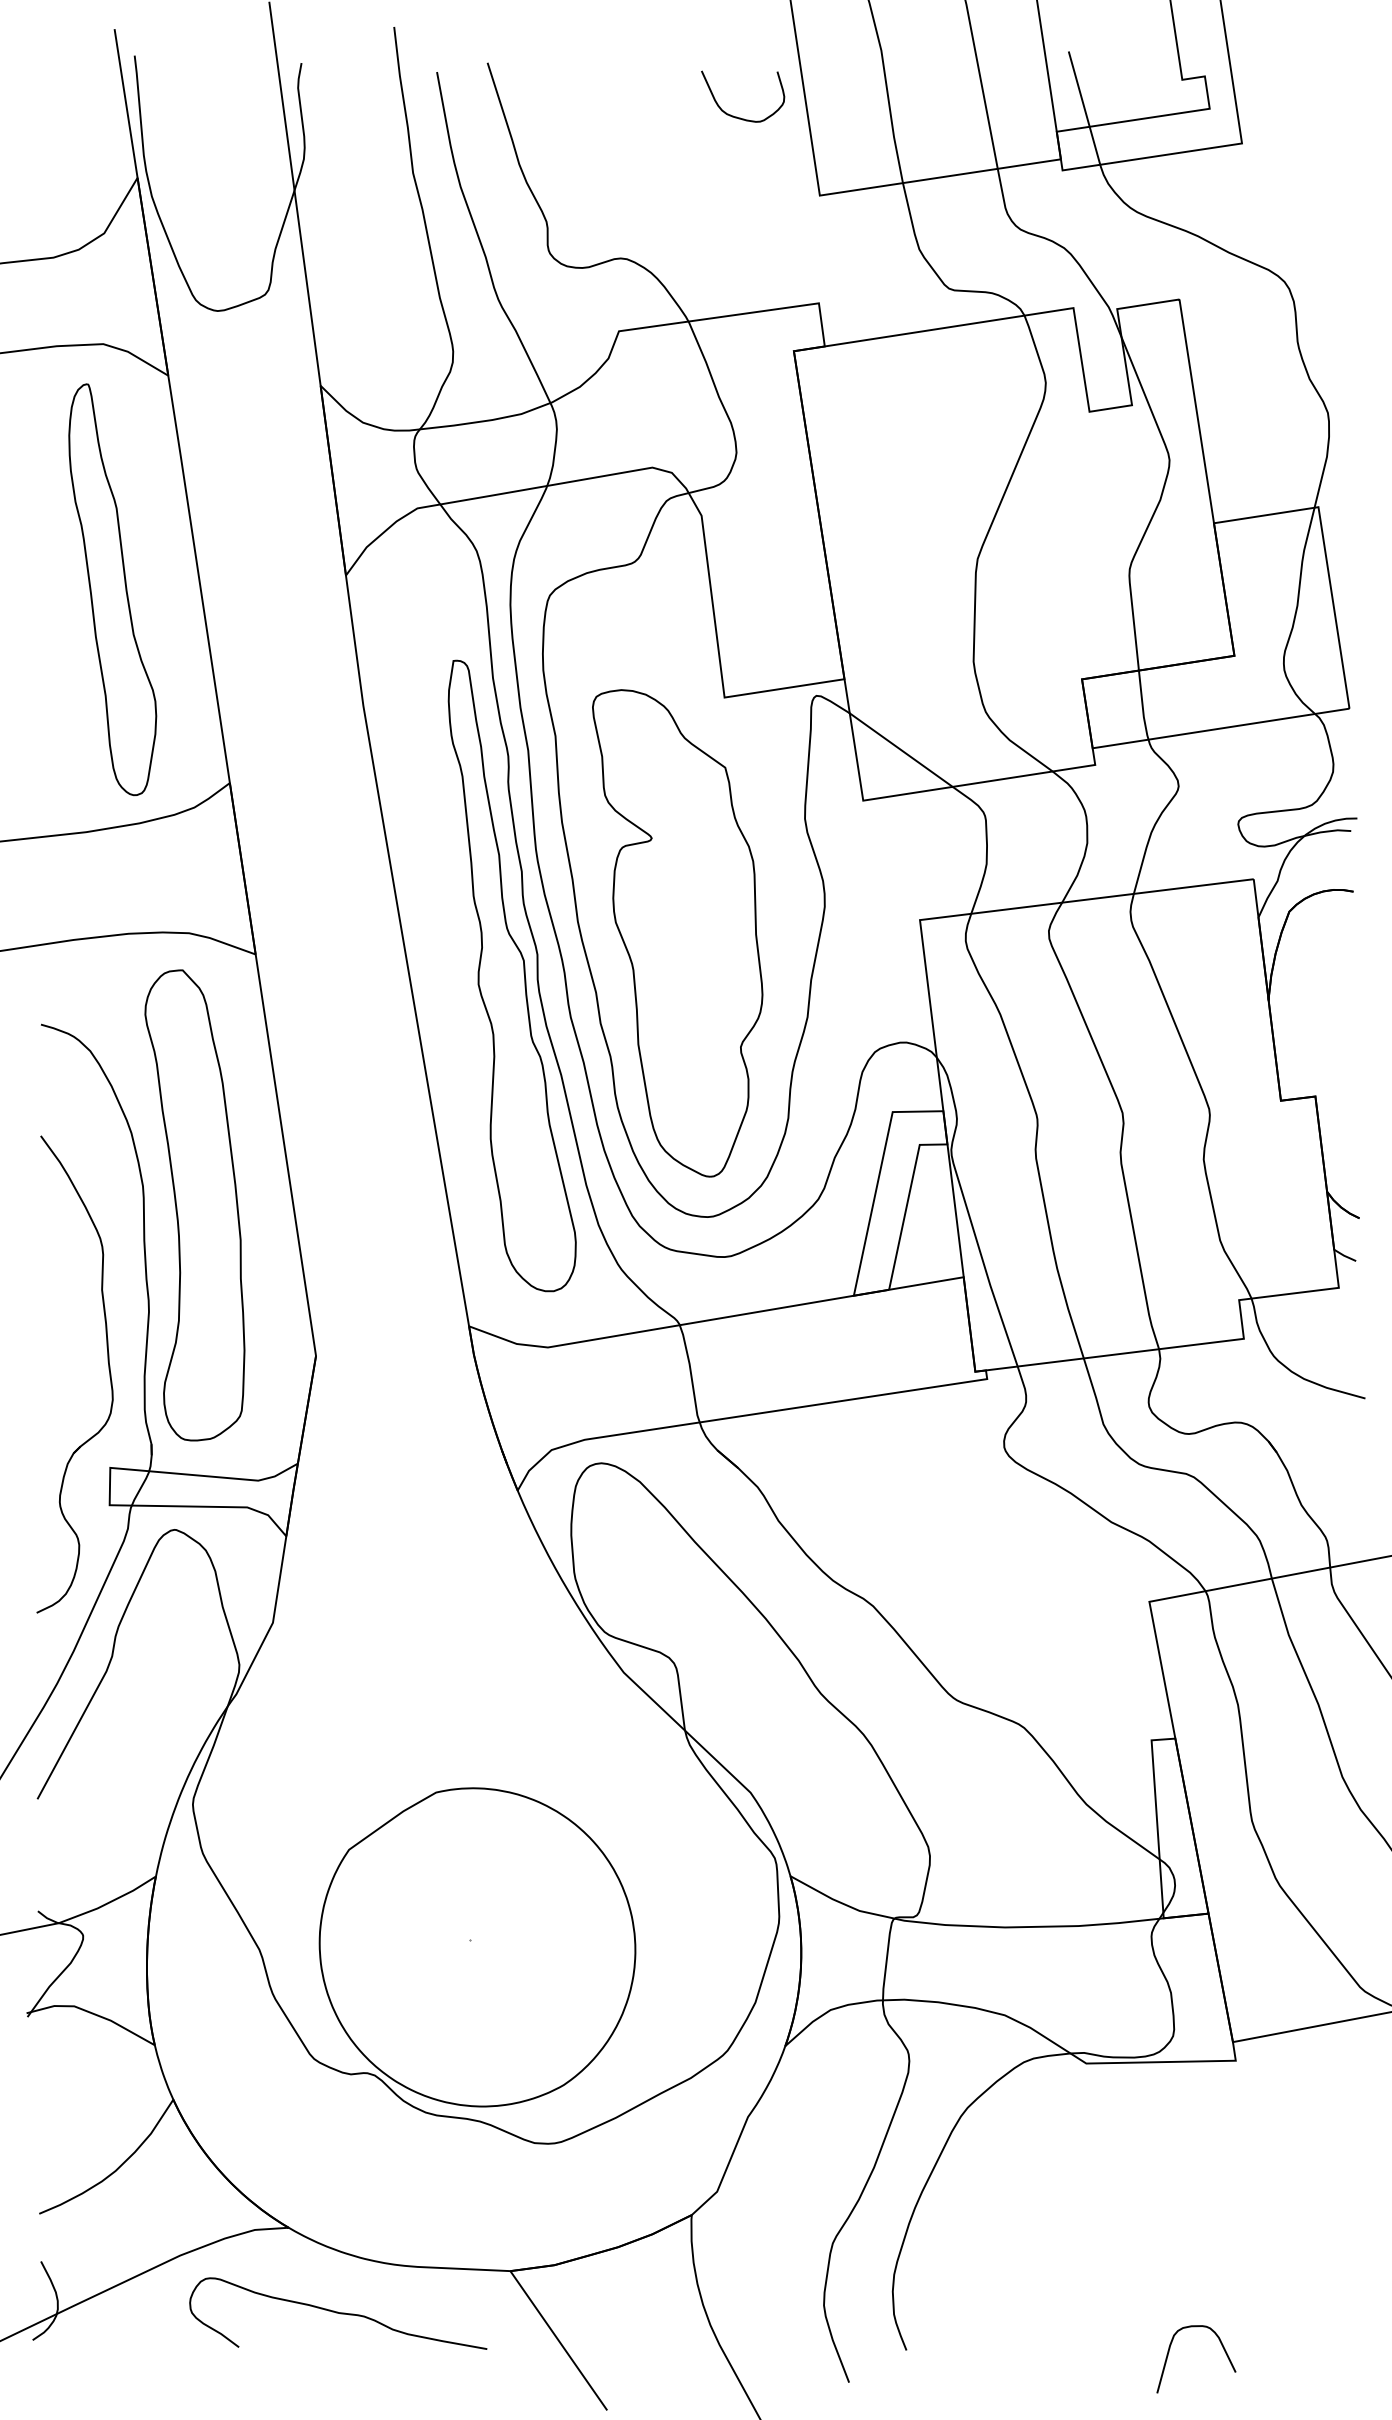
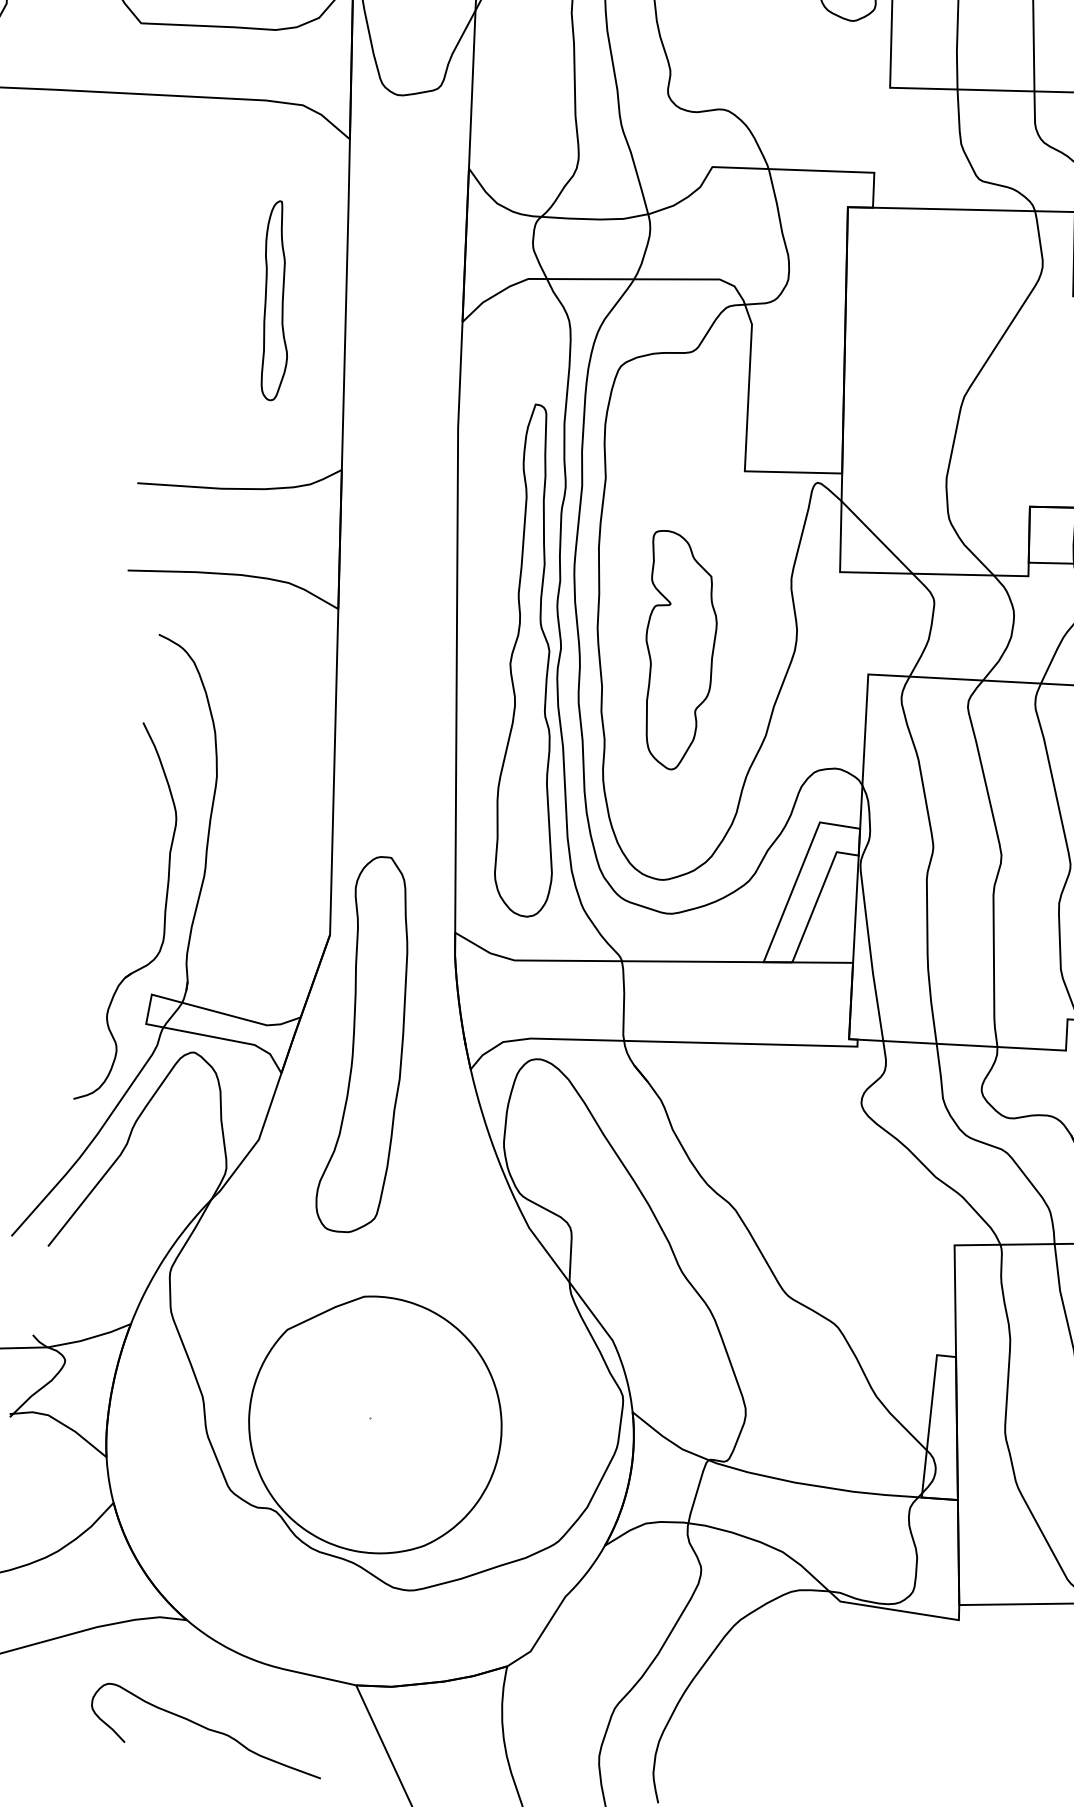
part: (112, 589) -> (276, 300), size x0.6
part: (677, 933) -> (674, 651), size x0.6
part: (194, 1205) -> (368, 1045), moved
curve: (338, 2313) -> (208, 1729), moved

